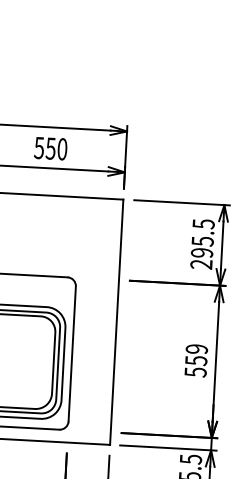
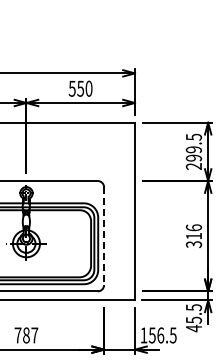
text: (202, 240) -> (193, 149), 295.5 -> 299.5
line: (72, 354) -> (104, 236), solid -> dashed
text: (195, 359) -> (193, 235), 559 -> 316

